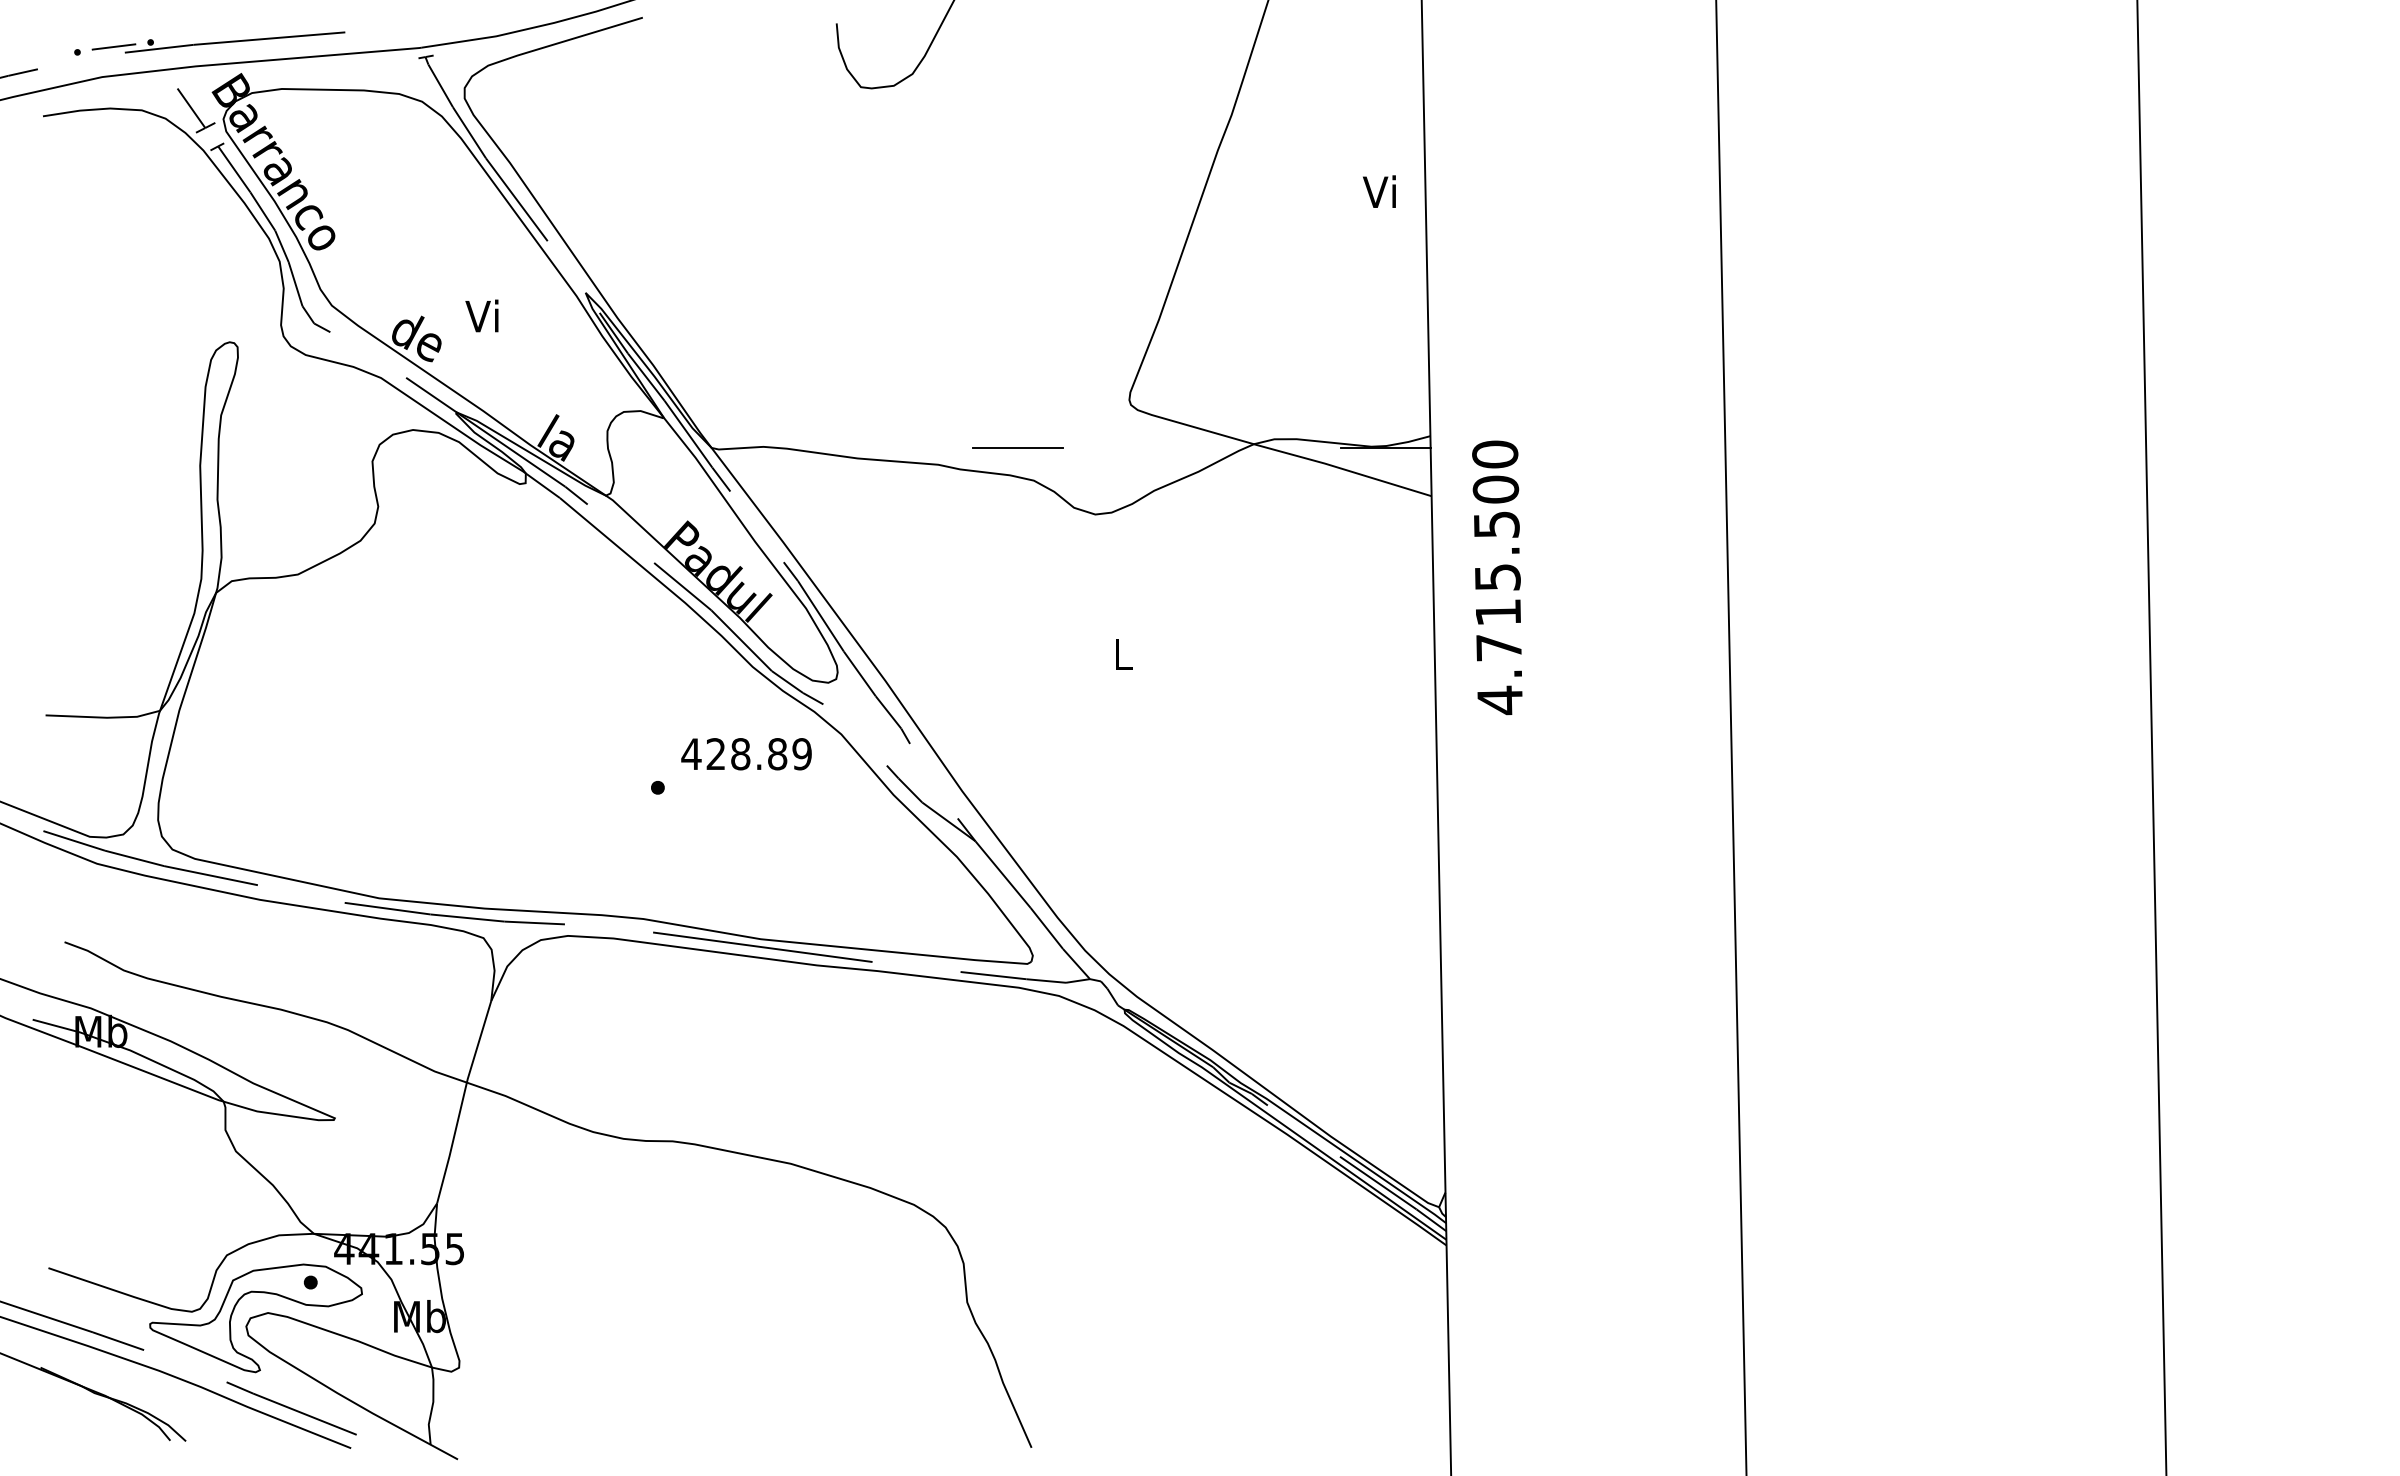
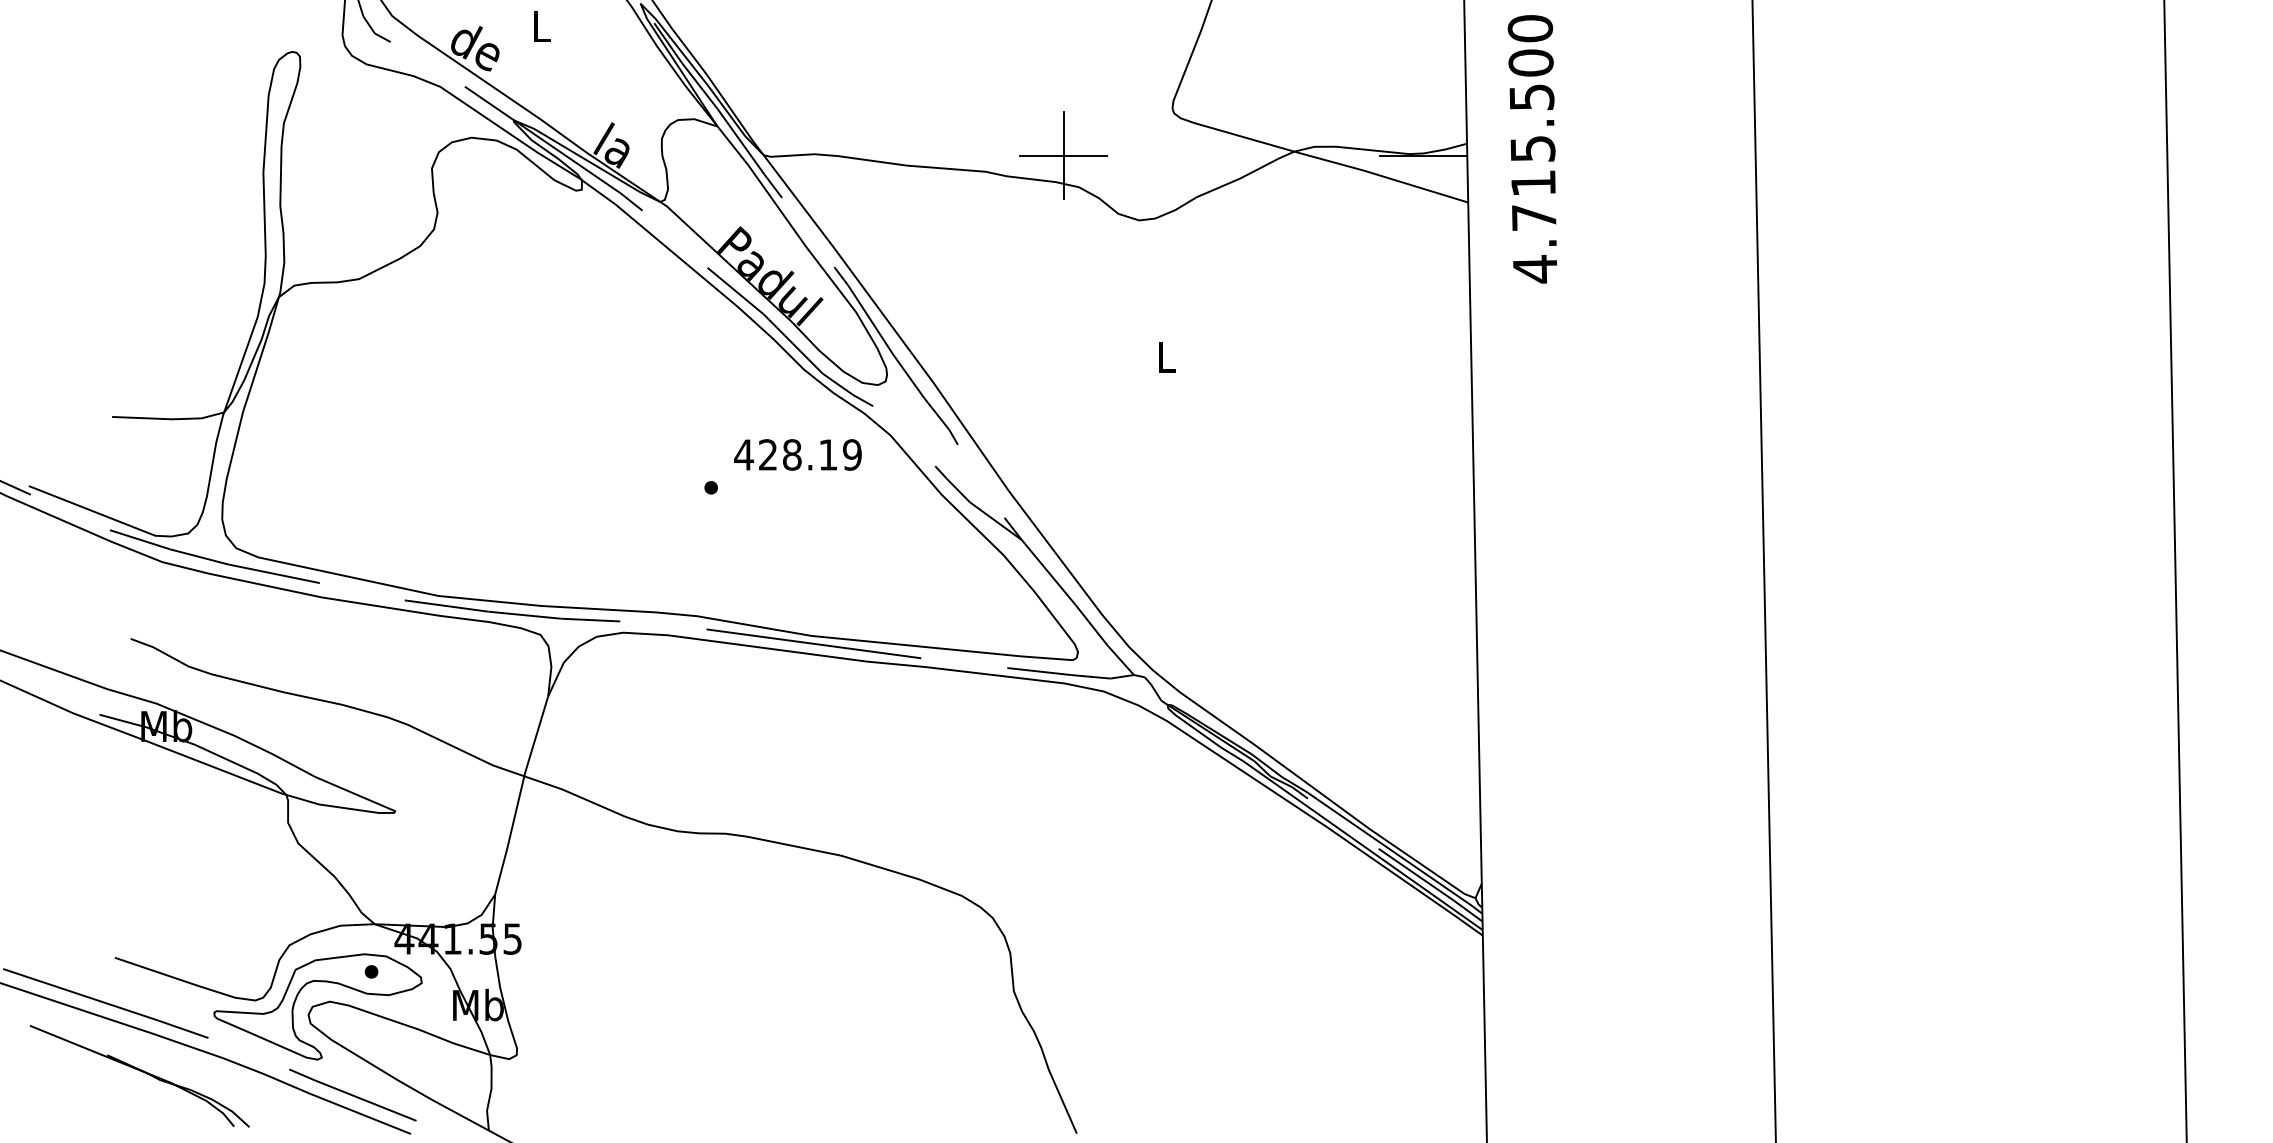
text: (481, 315) -> (538, 25), Vi -> L
line: (1018, 448) -> (1064, 155), added
text: (1497, 577) -> (1532, 148), moved
text: (777, 754) -> (828, 455), 428.89 -> 428.19

